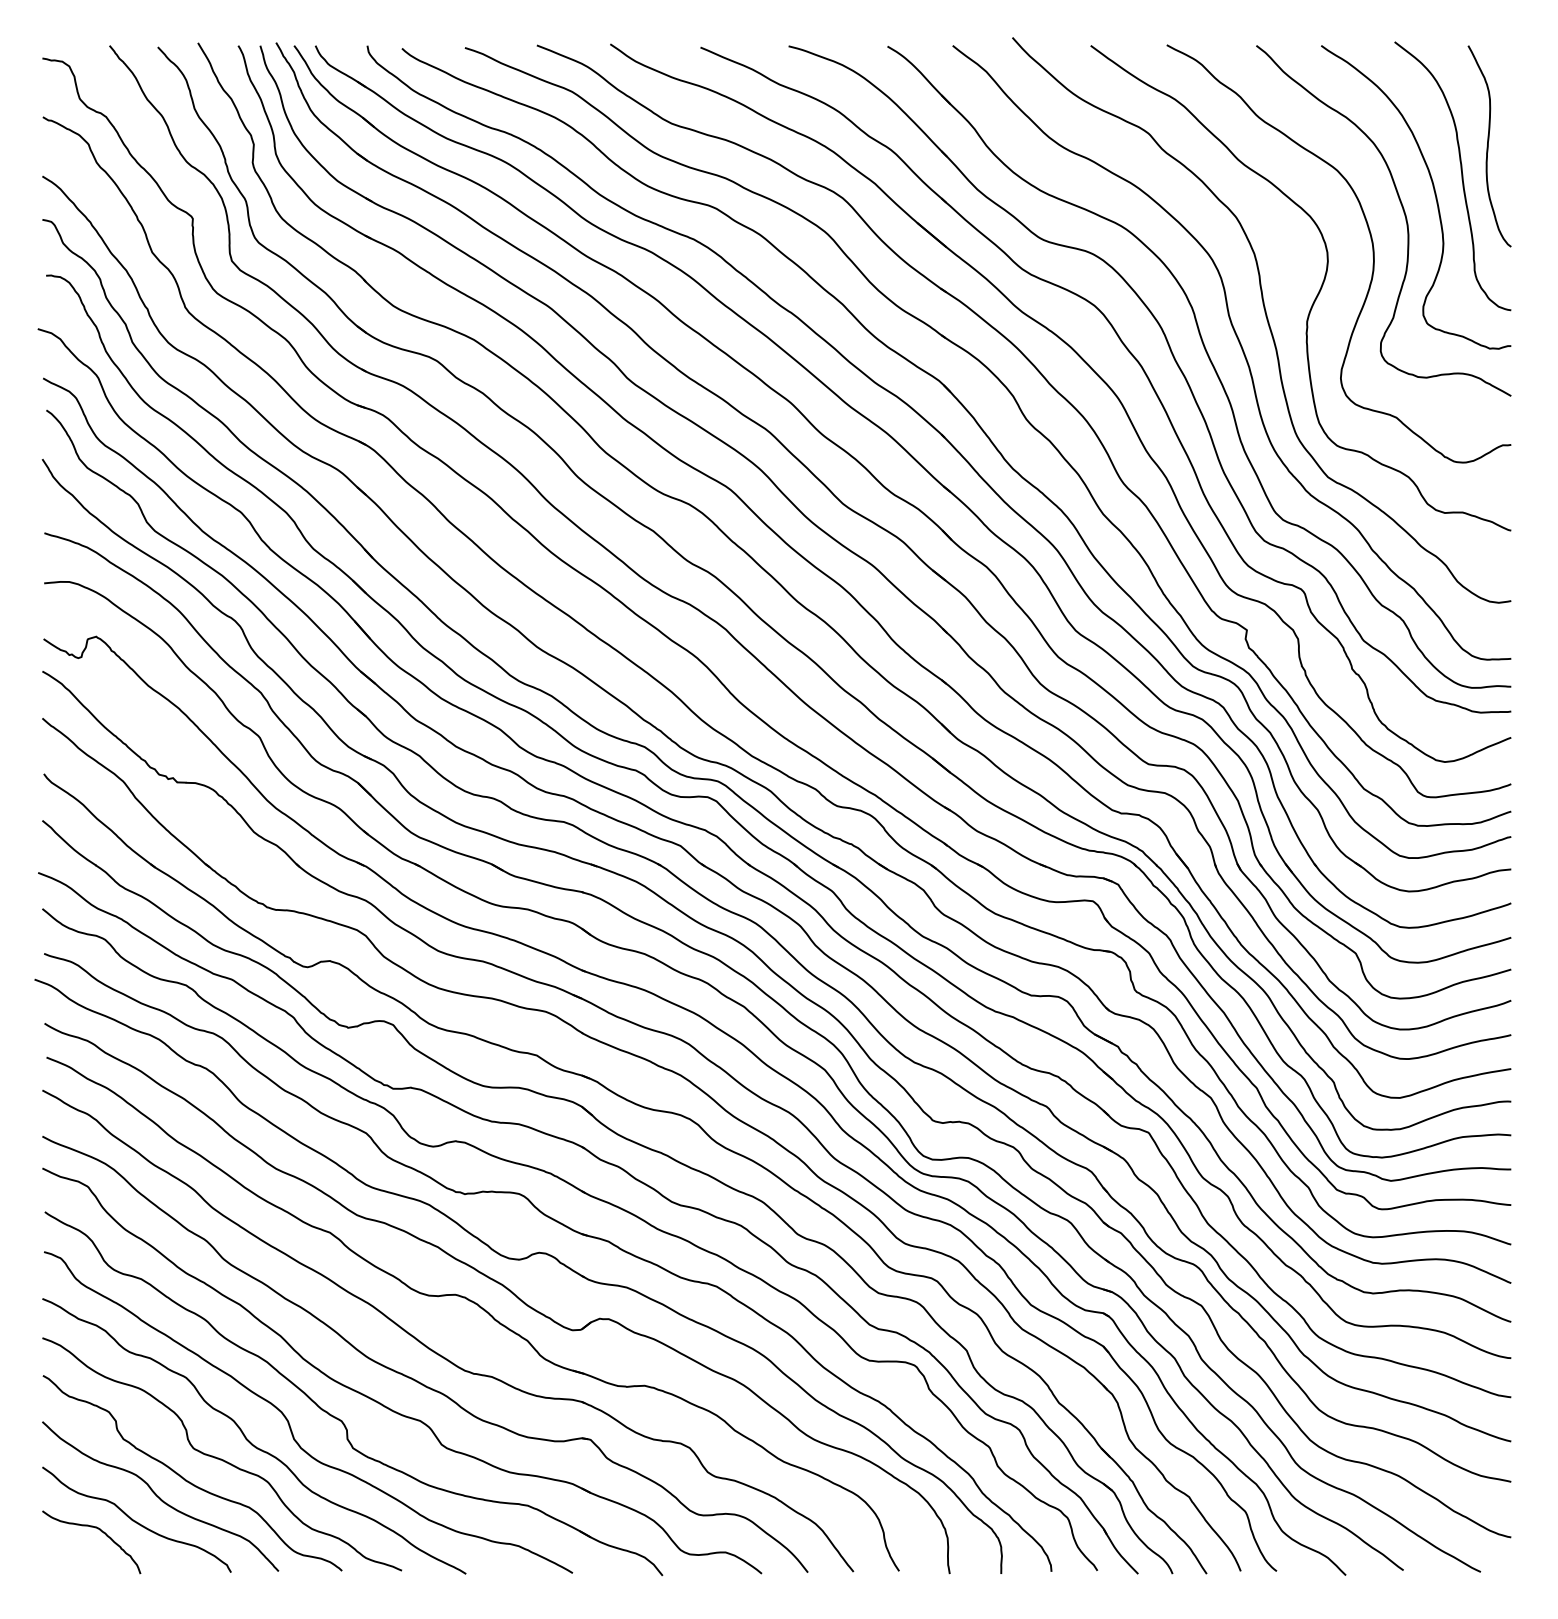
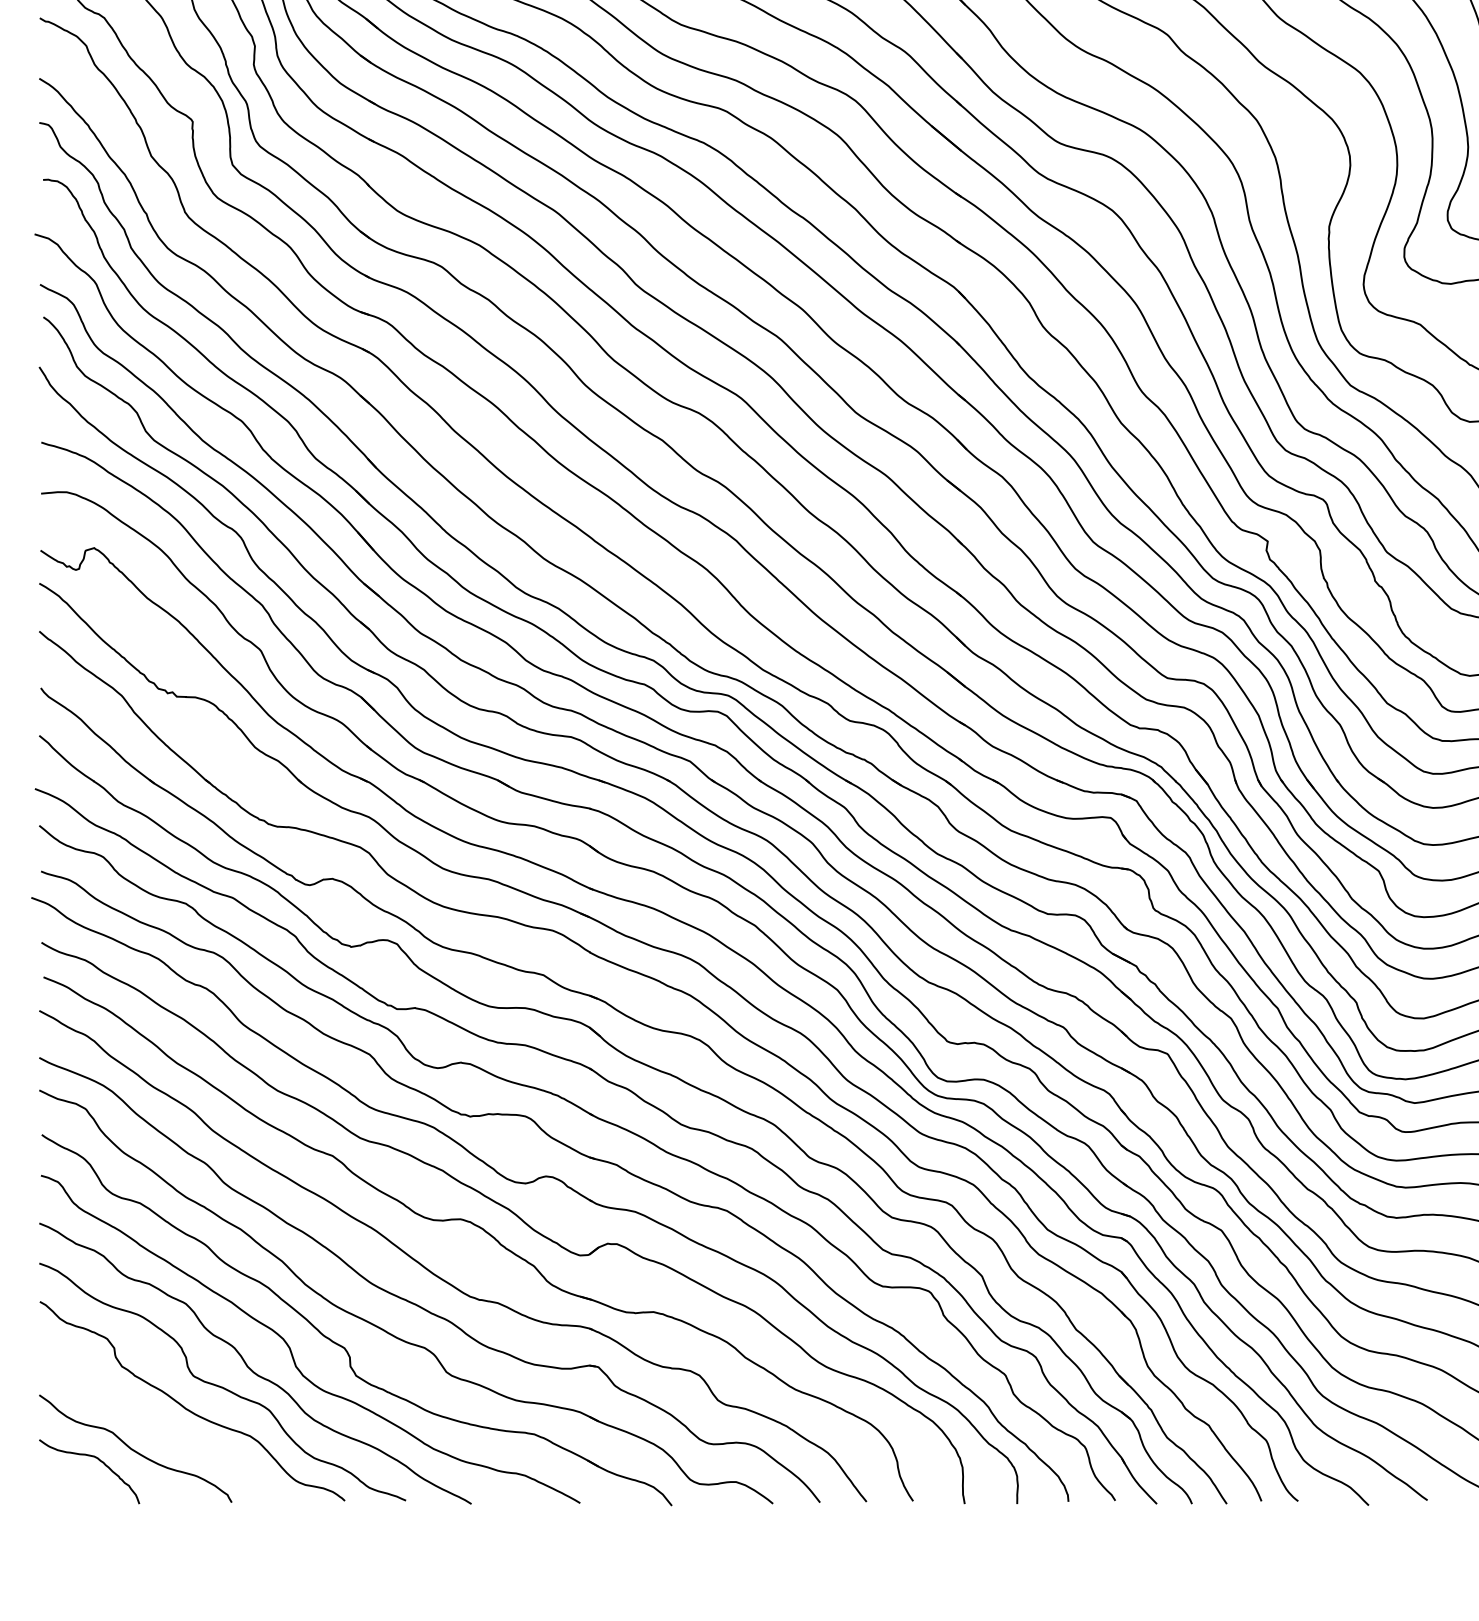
curve: (159, 1496) -> (158, 1424), removed

